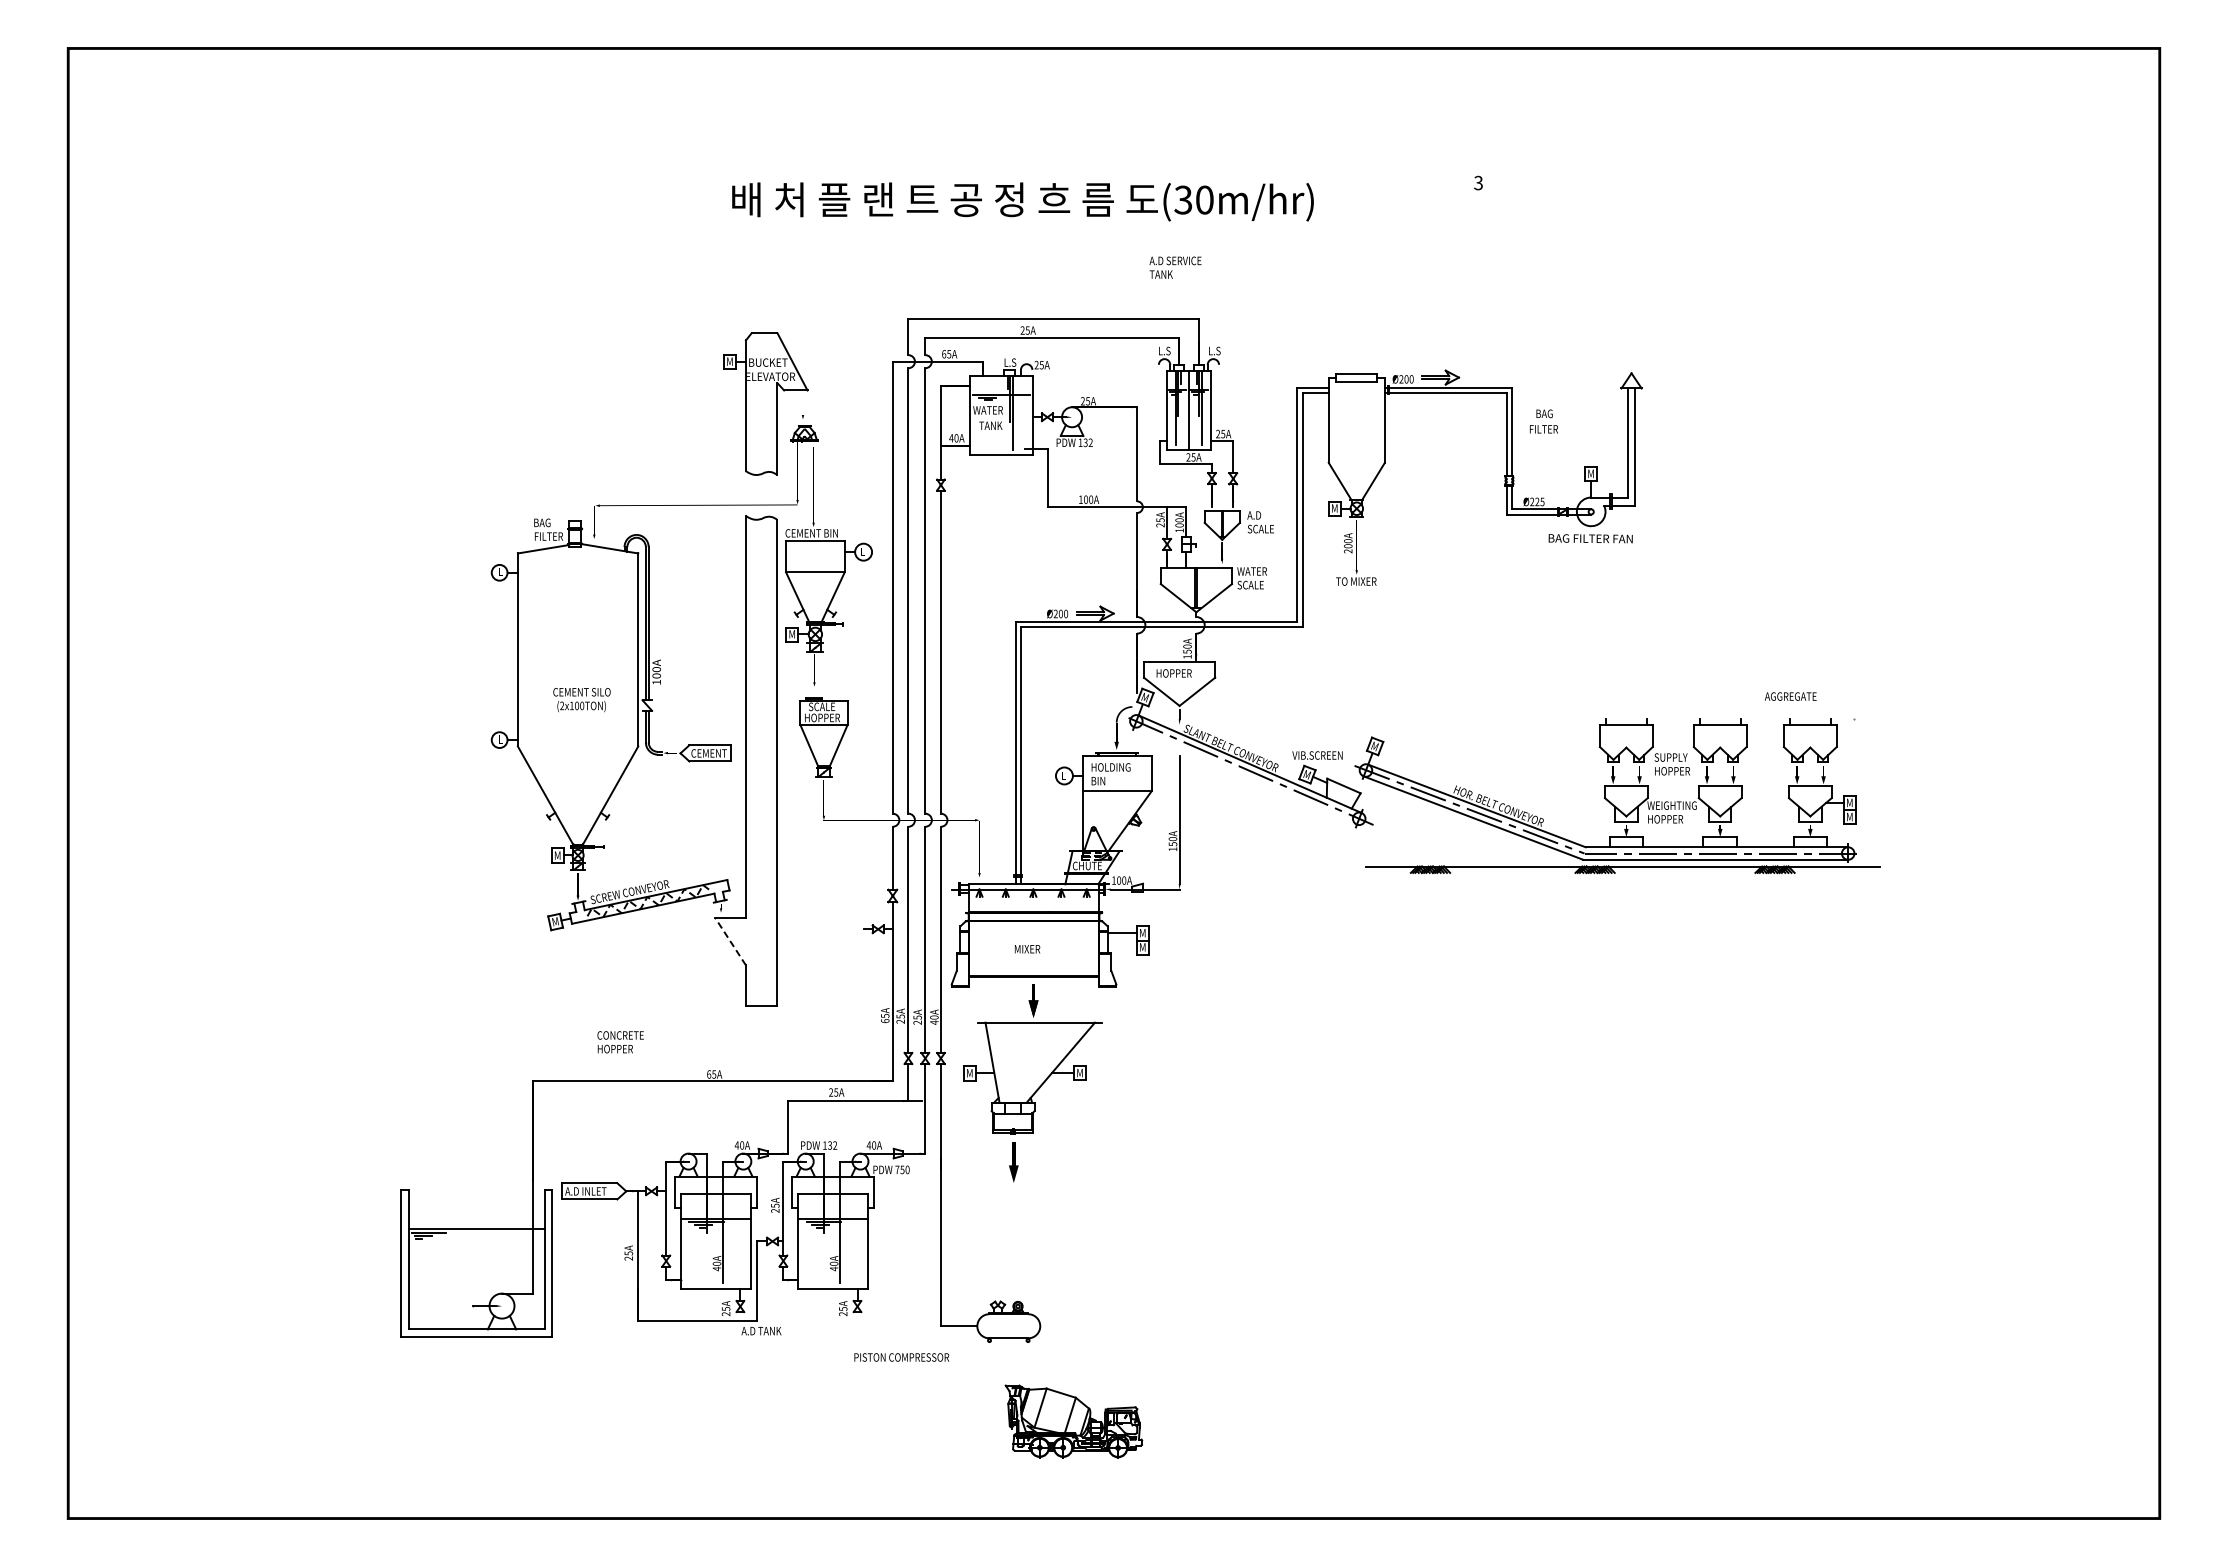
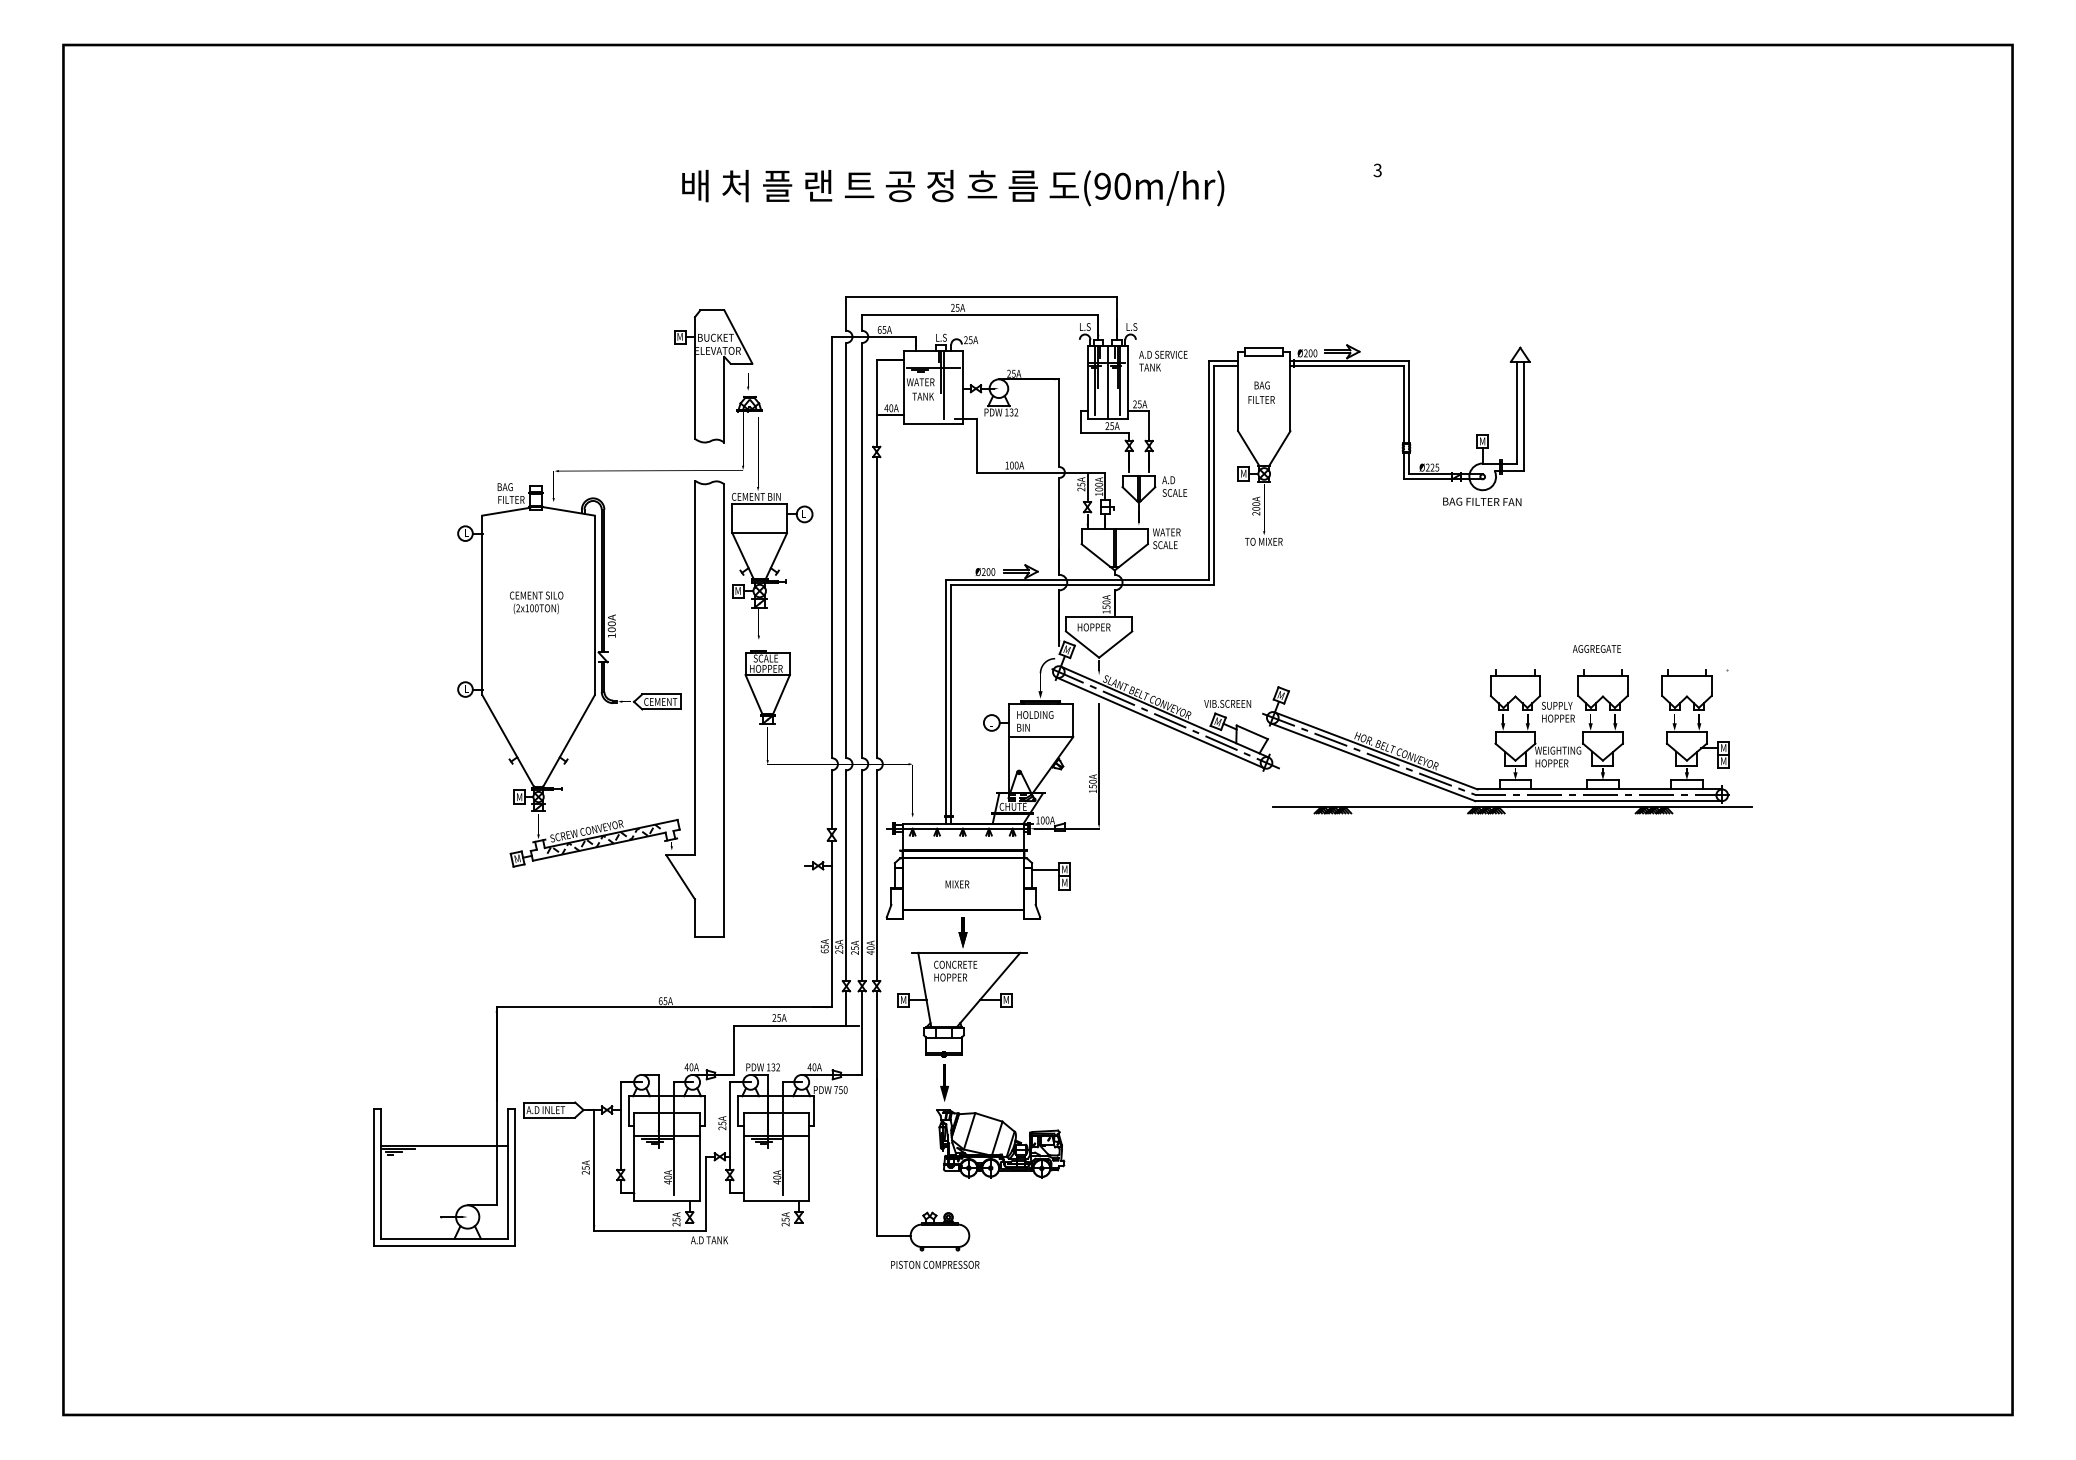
text: (1183, 199) -> (1102, 185), (30m/hr) -> (90m/hr)
text: (1175, 267) -> (1163, 360), moved
text: (1543, 421) -> (1261, 392), moved
text: (1790, 696) -> (1596, 648), moved
text: (581, 700) -> (536, 603), moved
line: (1244, 775) -> (1159, 722), added
line: (730, 941) -> (680, 877), dashed -> solid
text: (620, 1042) -> (955, 971), moved
text: (901, 1357) -> (935, 1264), moved
part: (1073, 1421) -> (1000, 1143), moved

